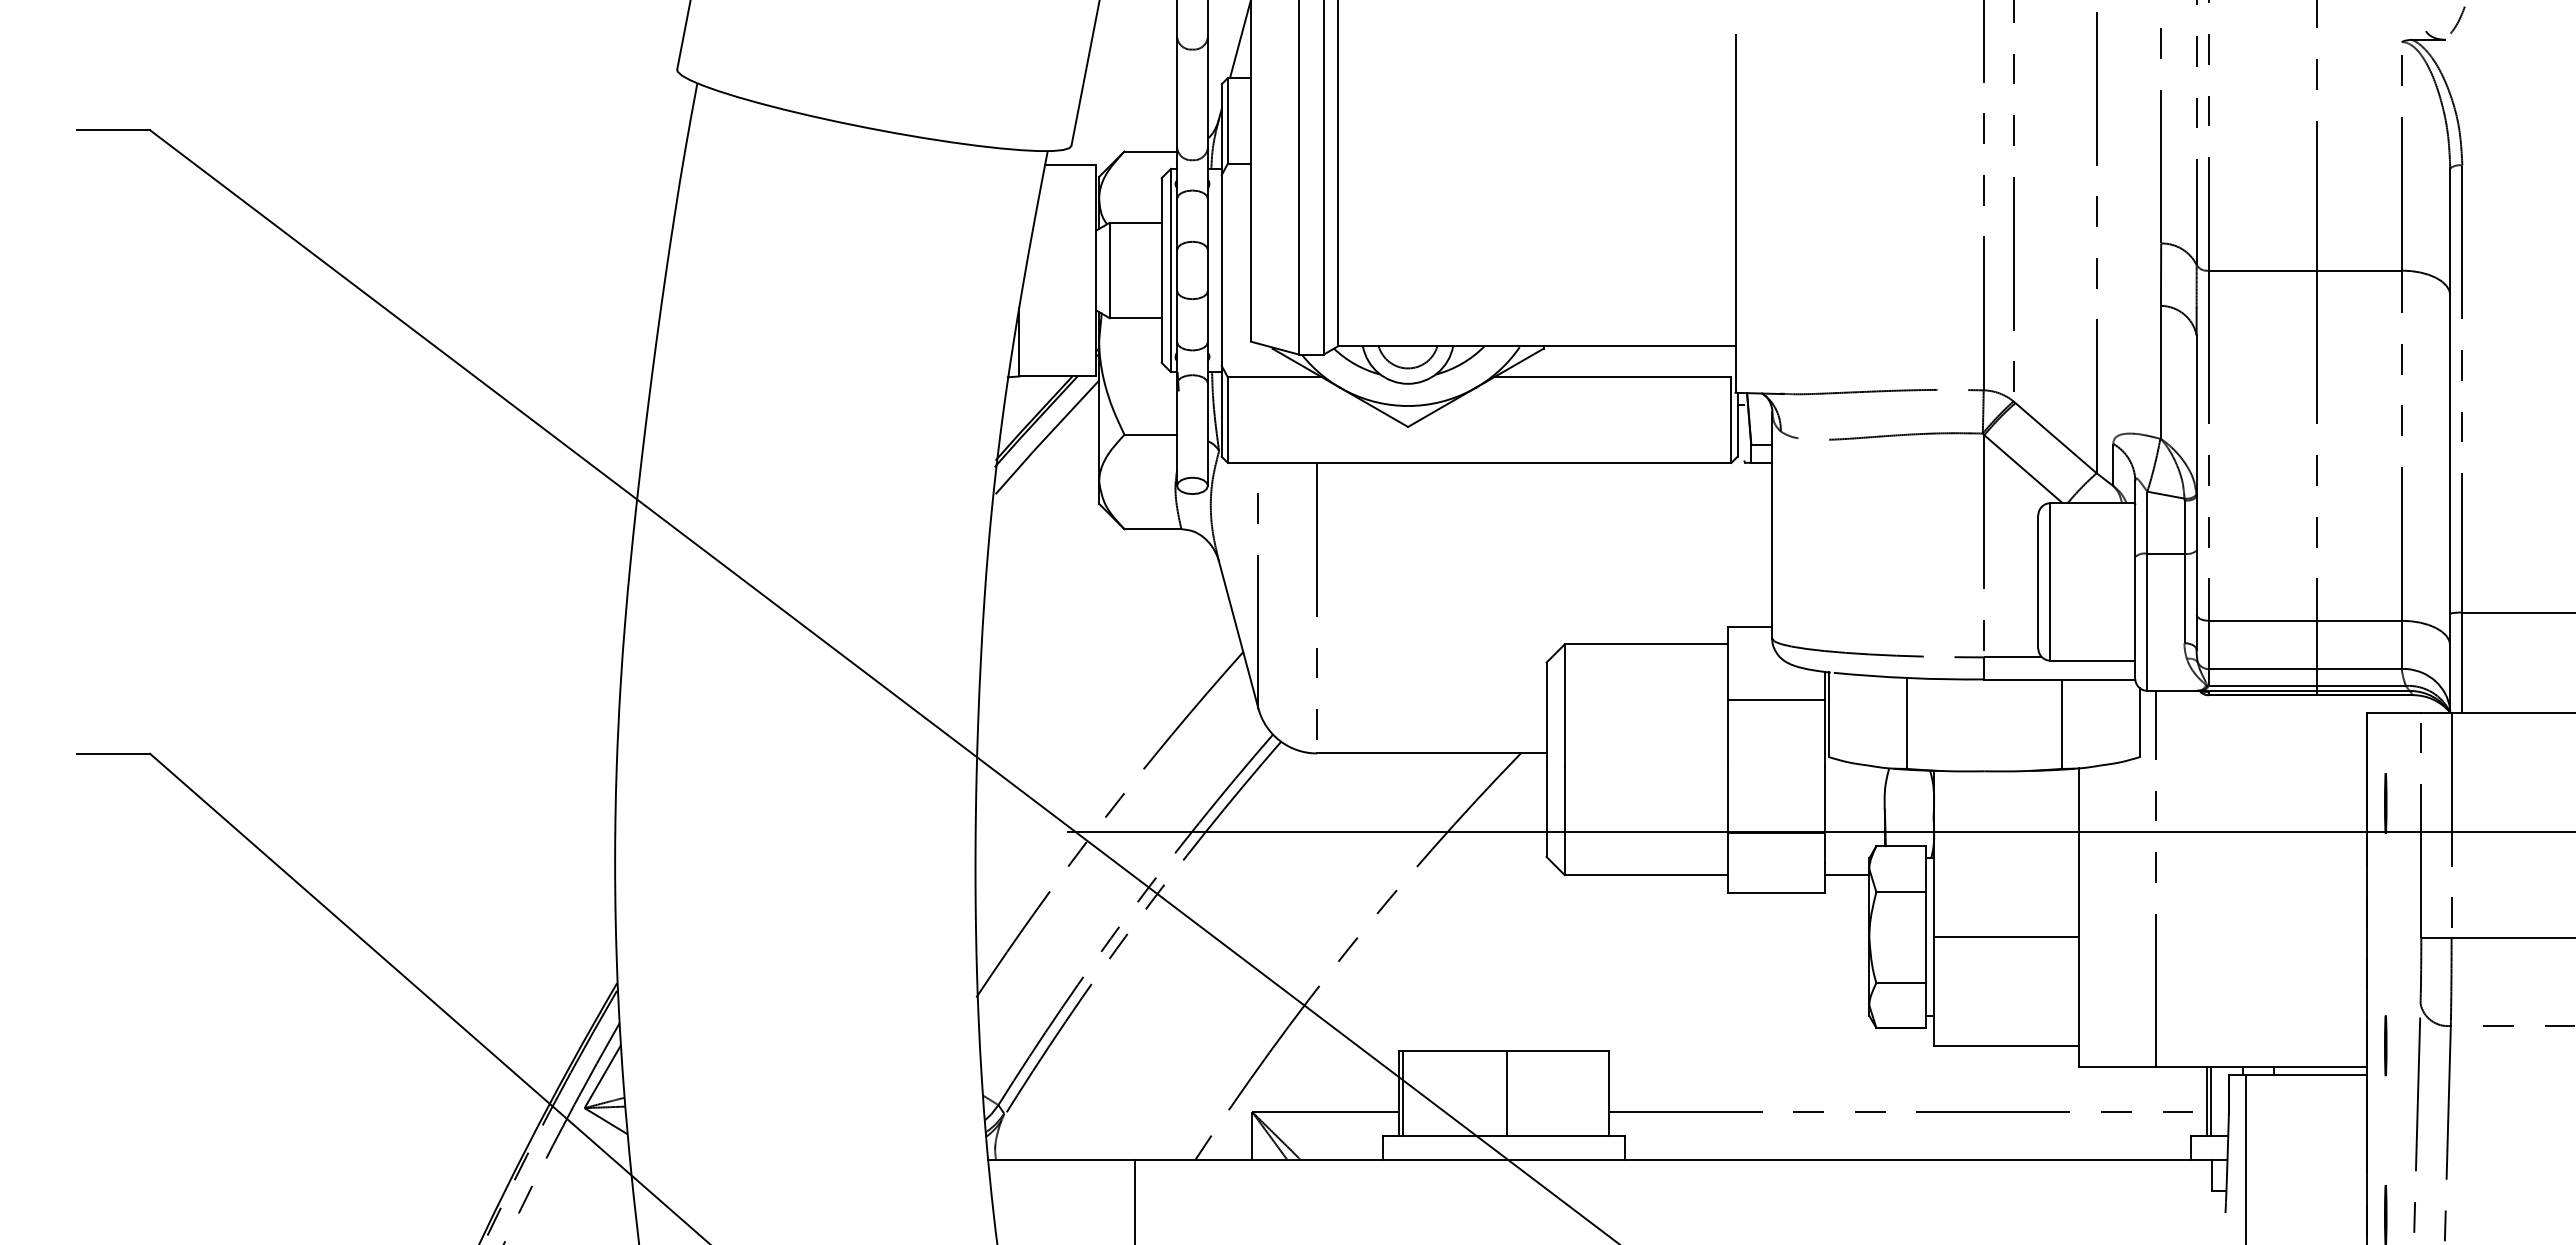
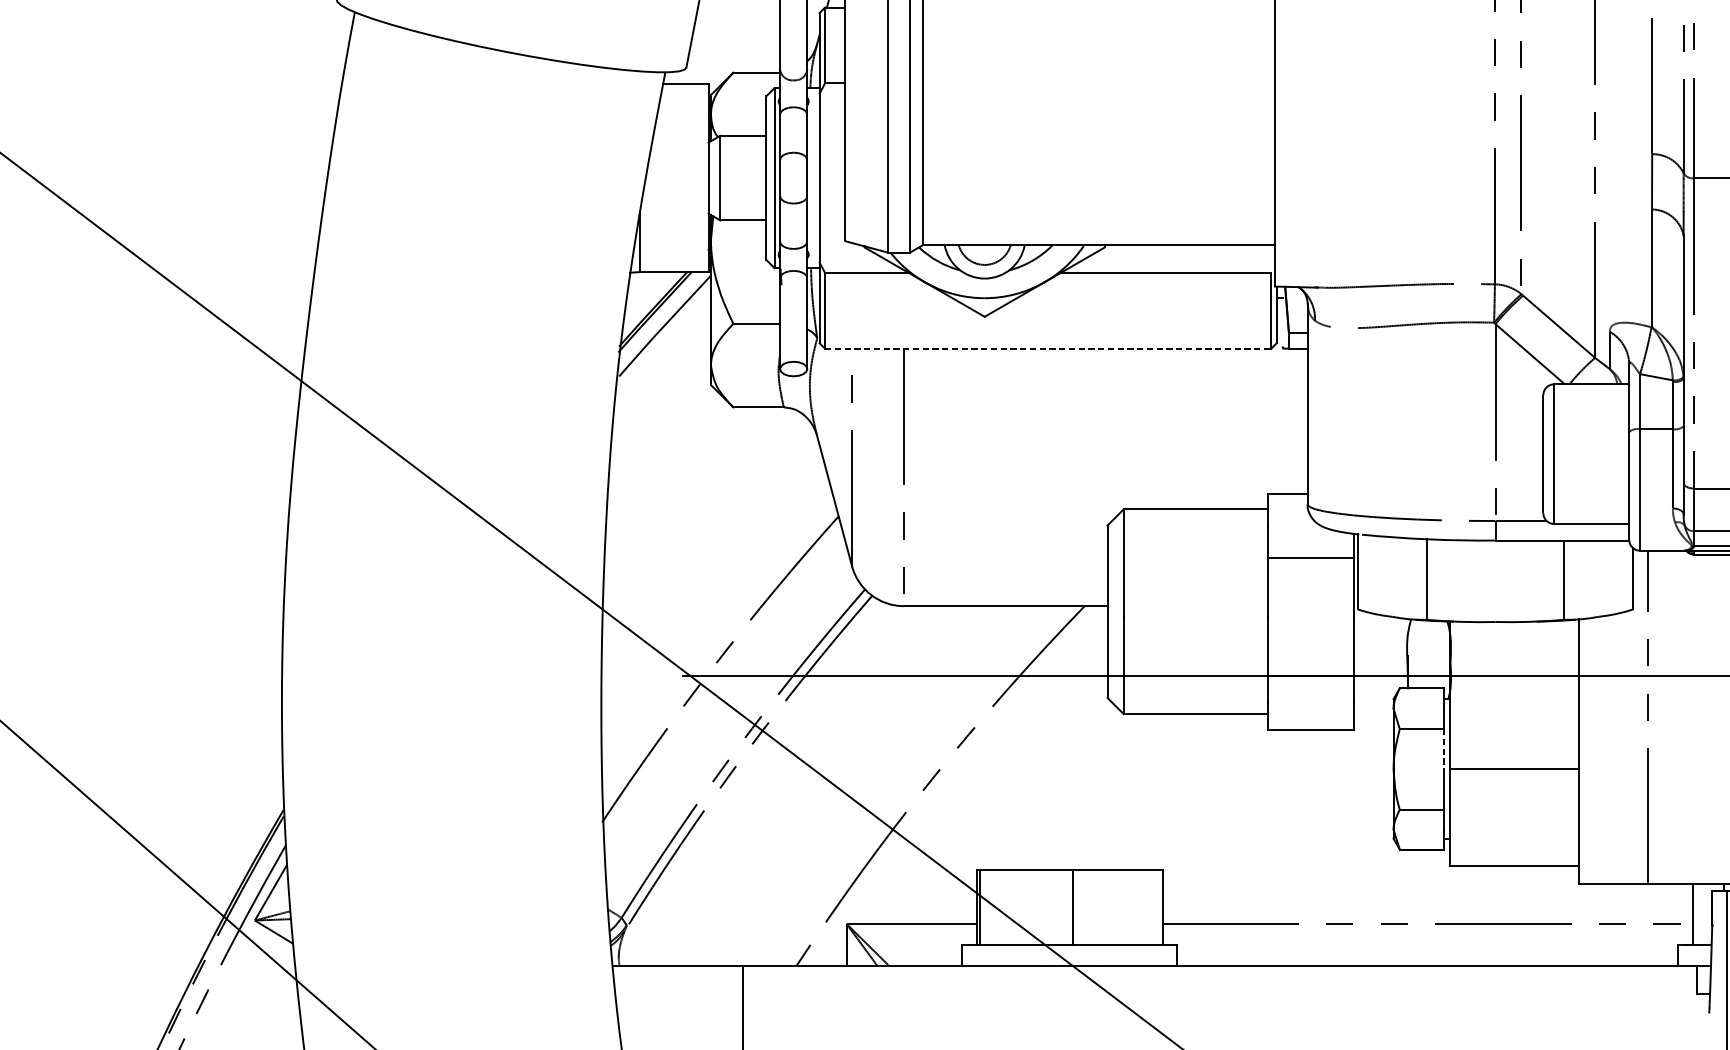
line: (1479, 462) -> (1048, 348), solid -> dashed
line: (1846, 875) -> (1373, 714), removed
line: (1926, 914) -> (1444, 748), solid -> dashed
line: (2210, 1101) -> (1695, 914), removed

